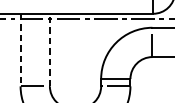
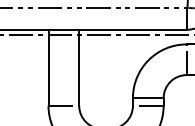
line: (50, 49) -> (79, 67), dashed -> solid
line: (20, 50) -> (48, 68), dashed -> solid

